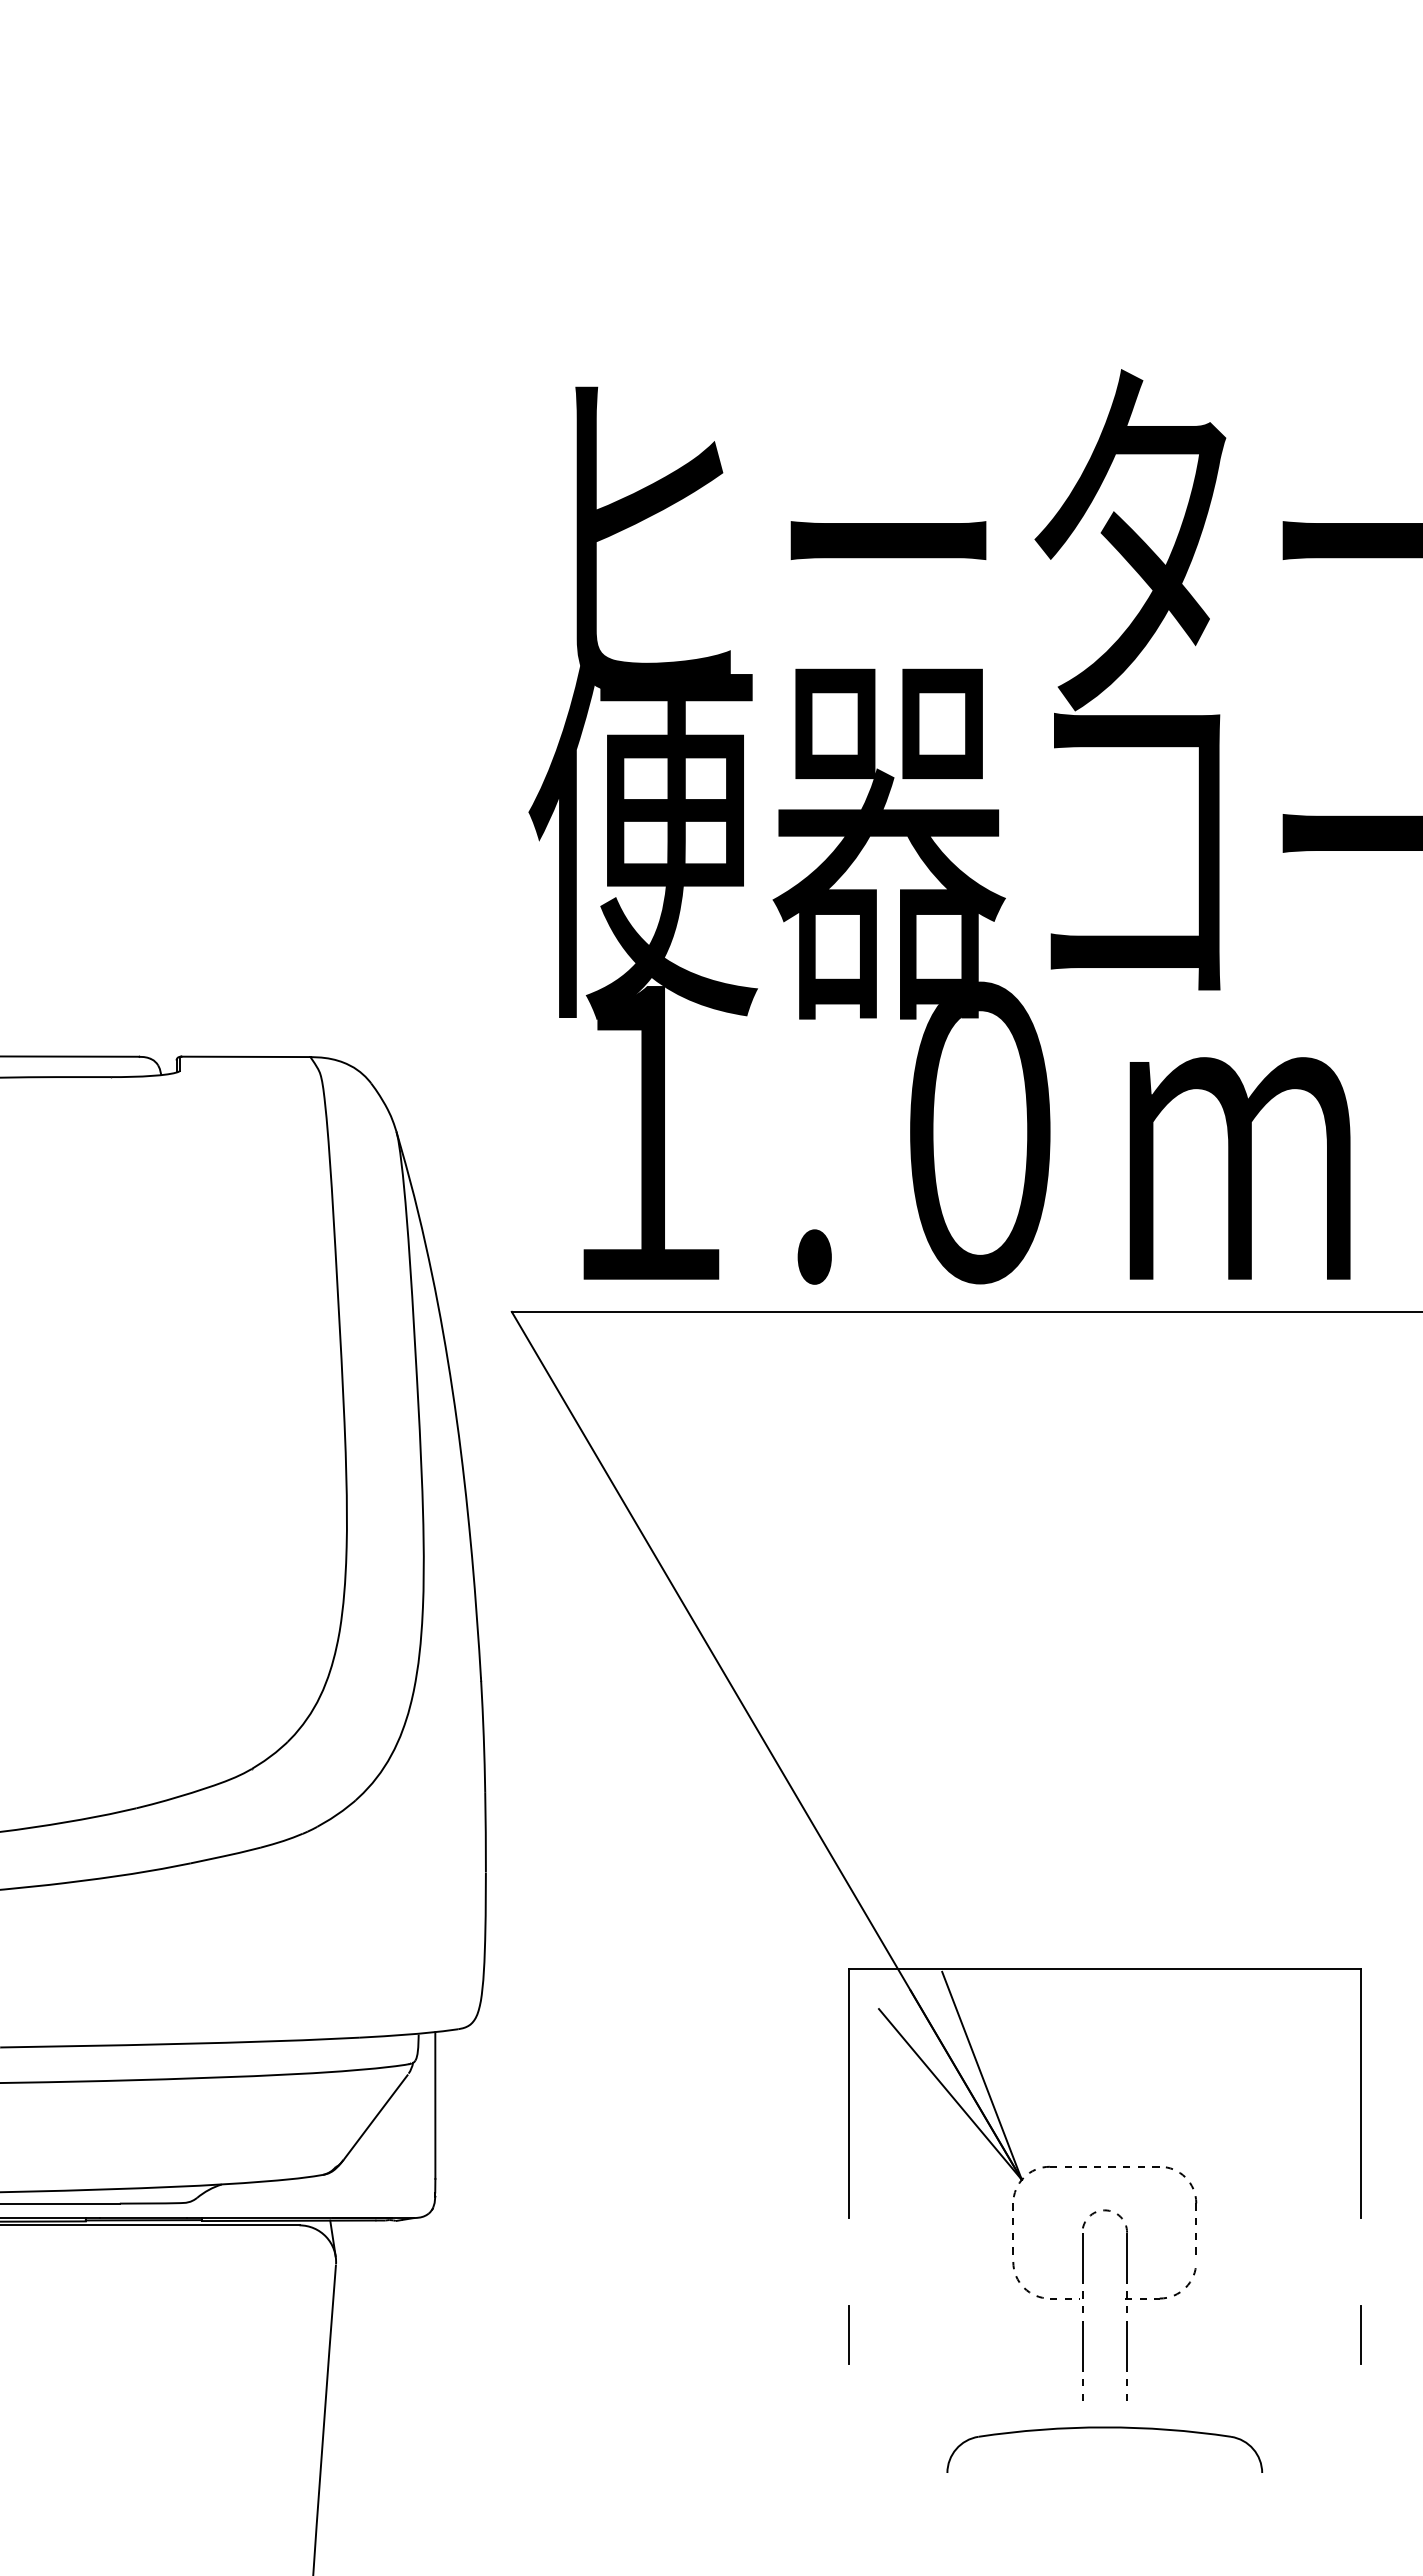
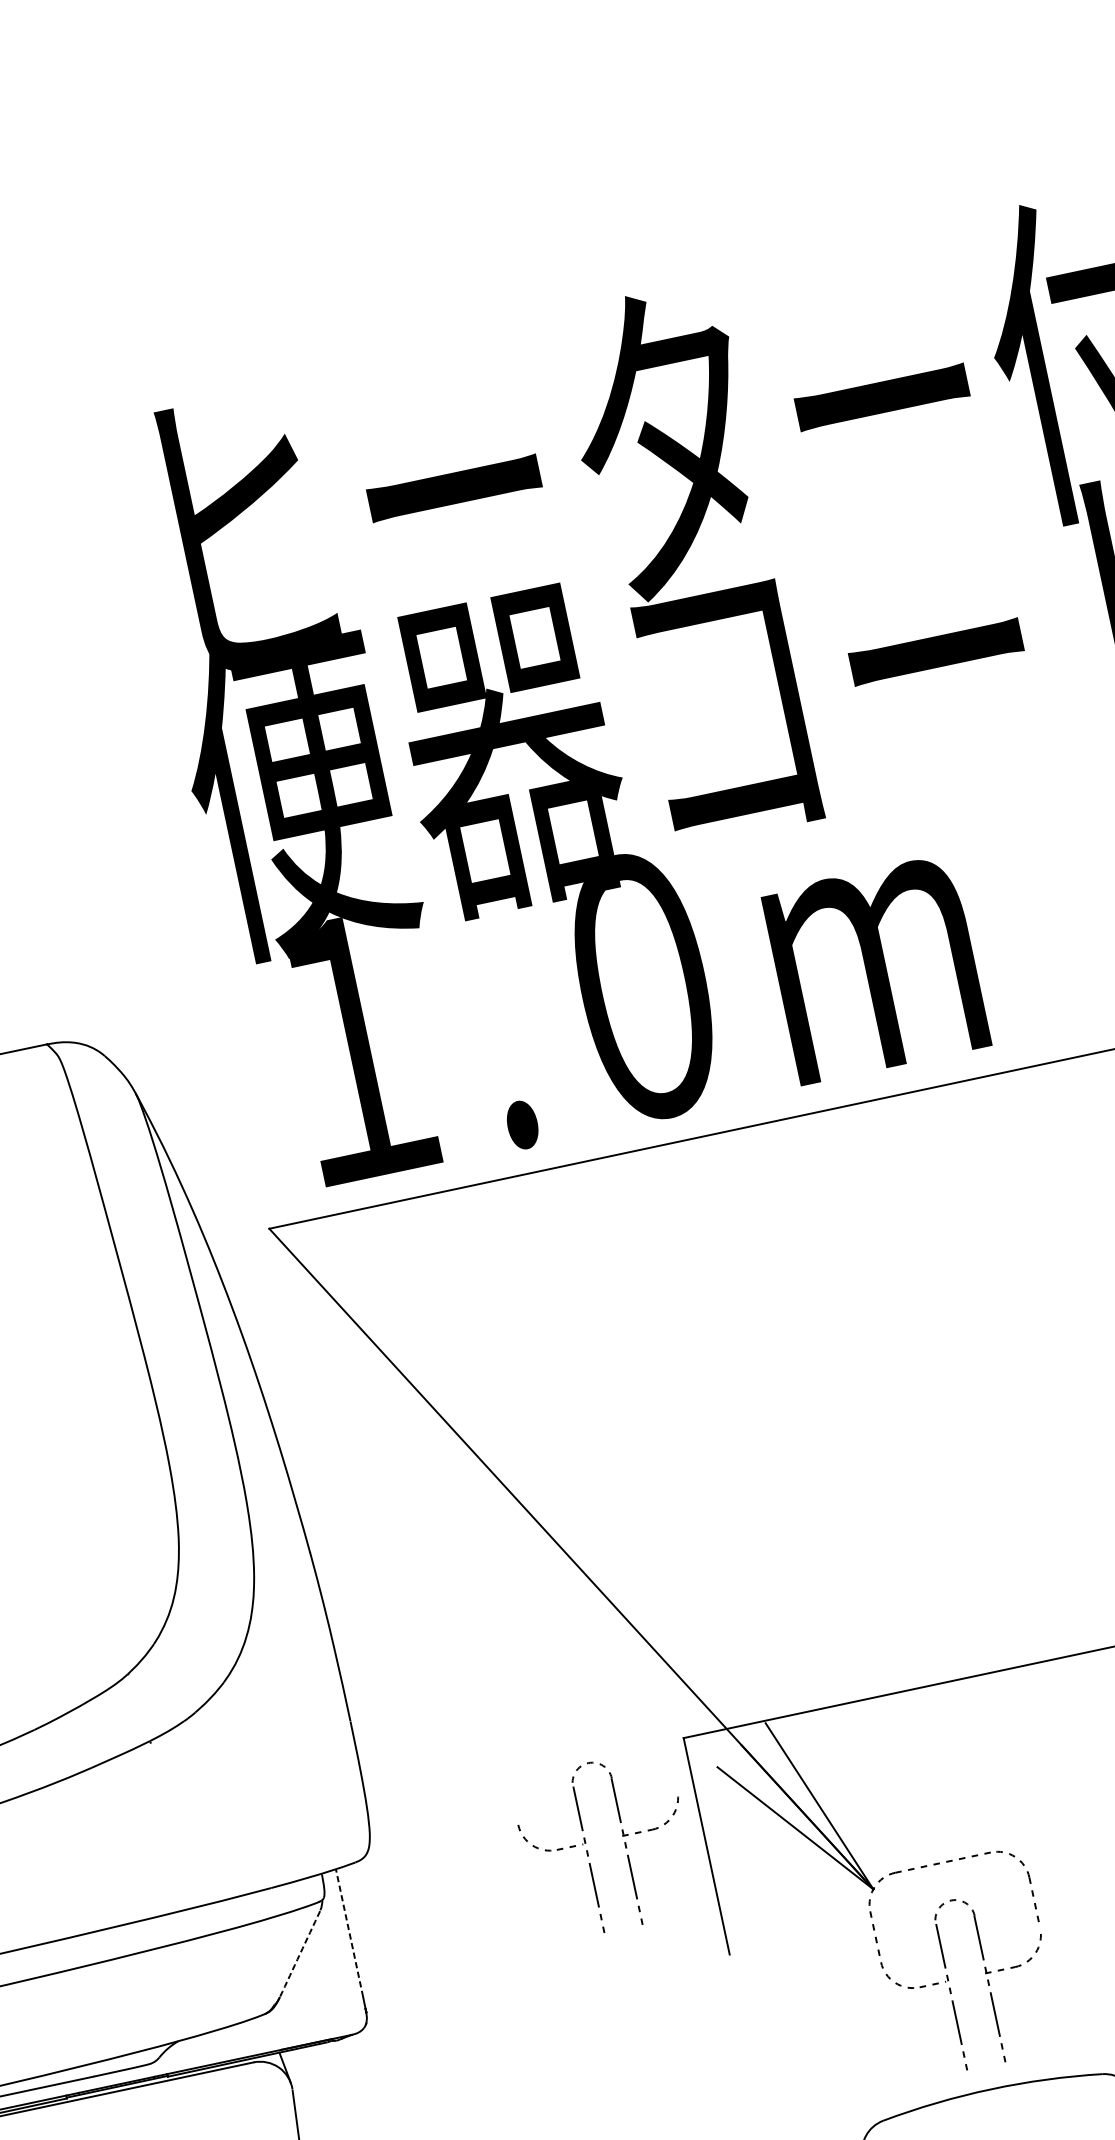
part: (716, 2070) -> (587, 1850), added
line: (435, 2105) -> (349, 1933), solid -> dashed
arc: (375, 2117) -> (299, 1954), solid -> dashed
line: (848, 2334) -> (751, 2055), removed

